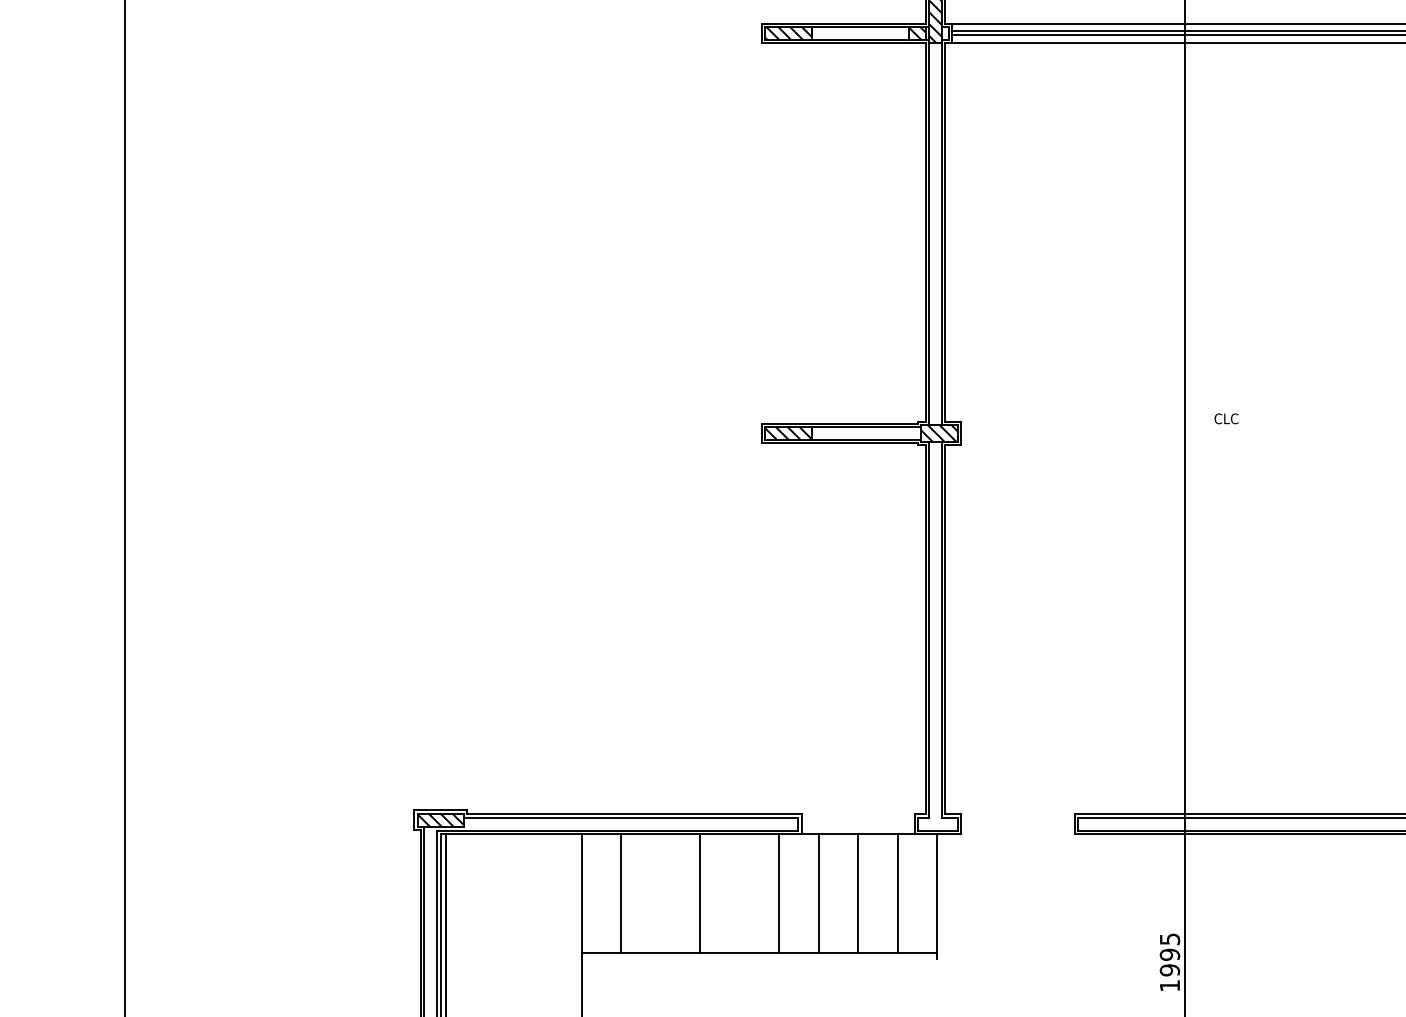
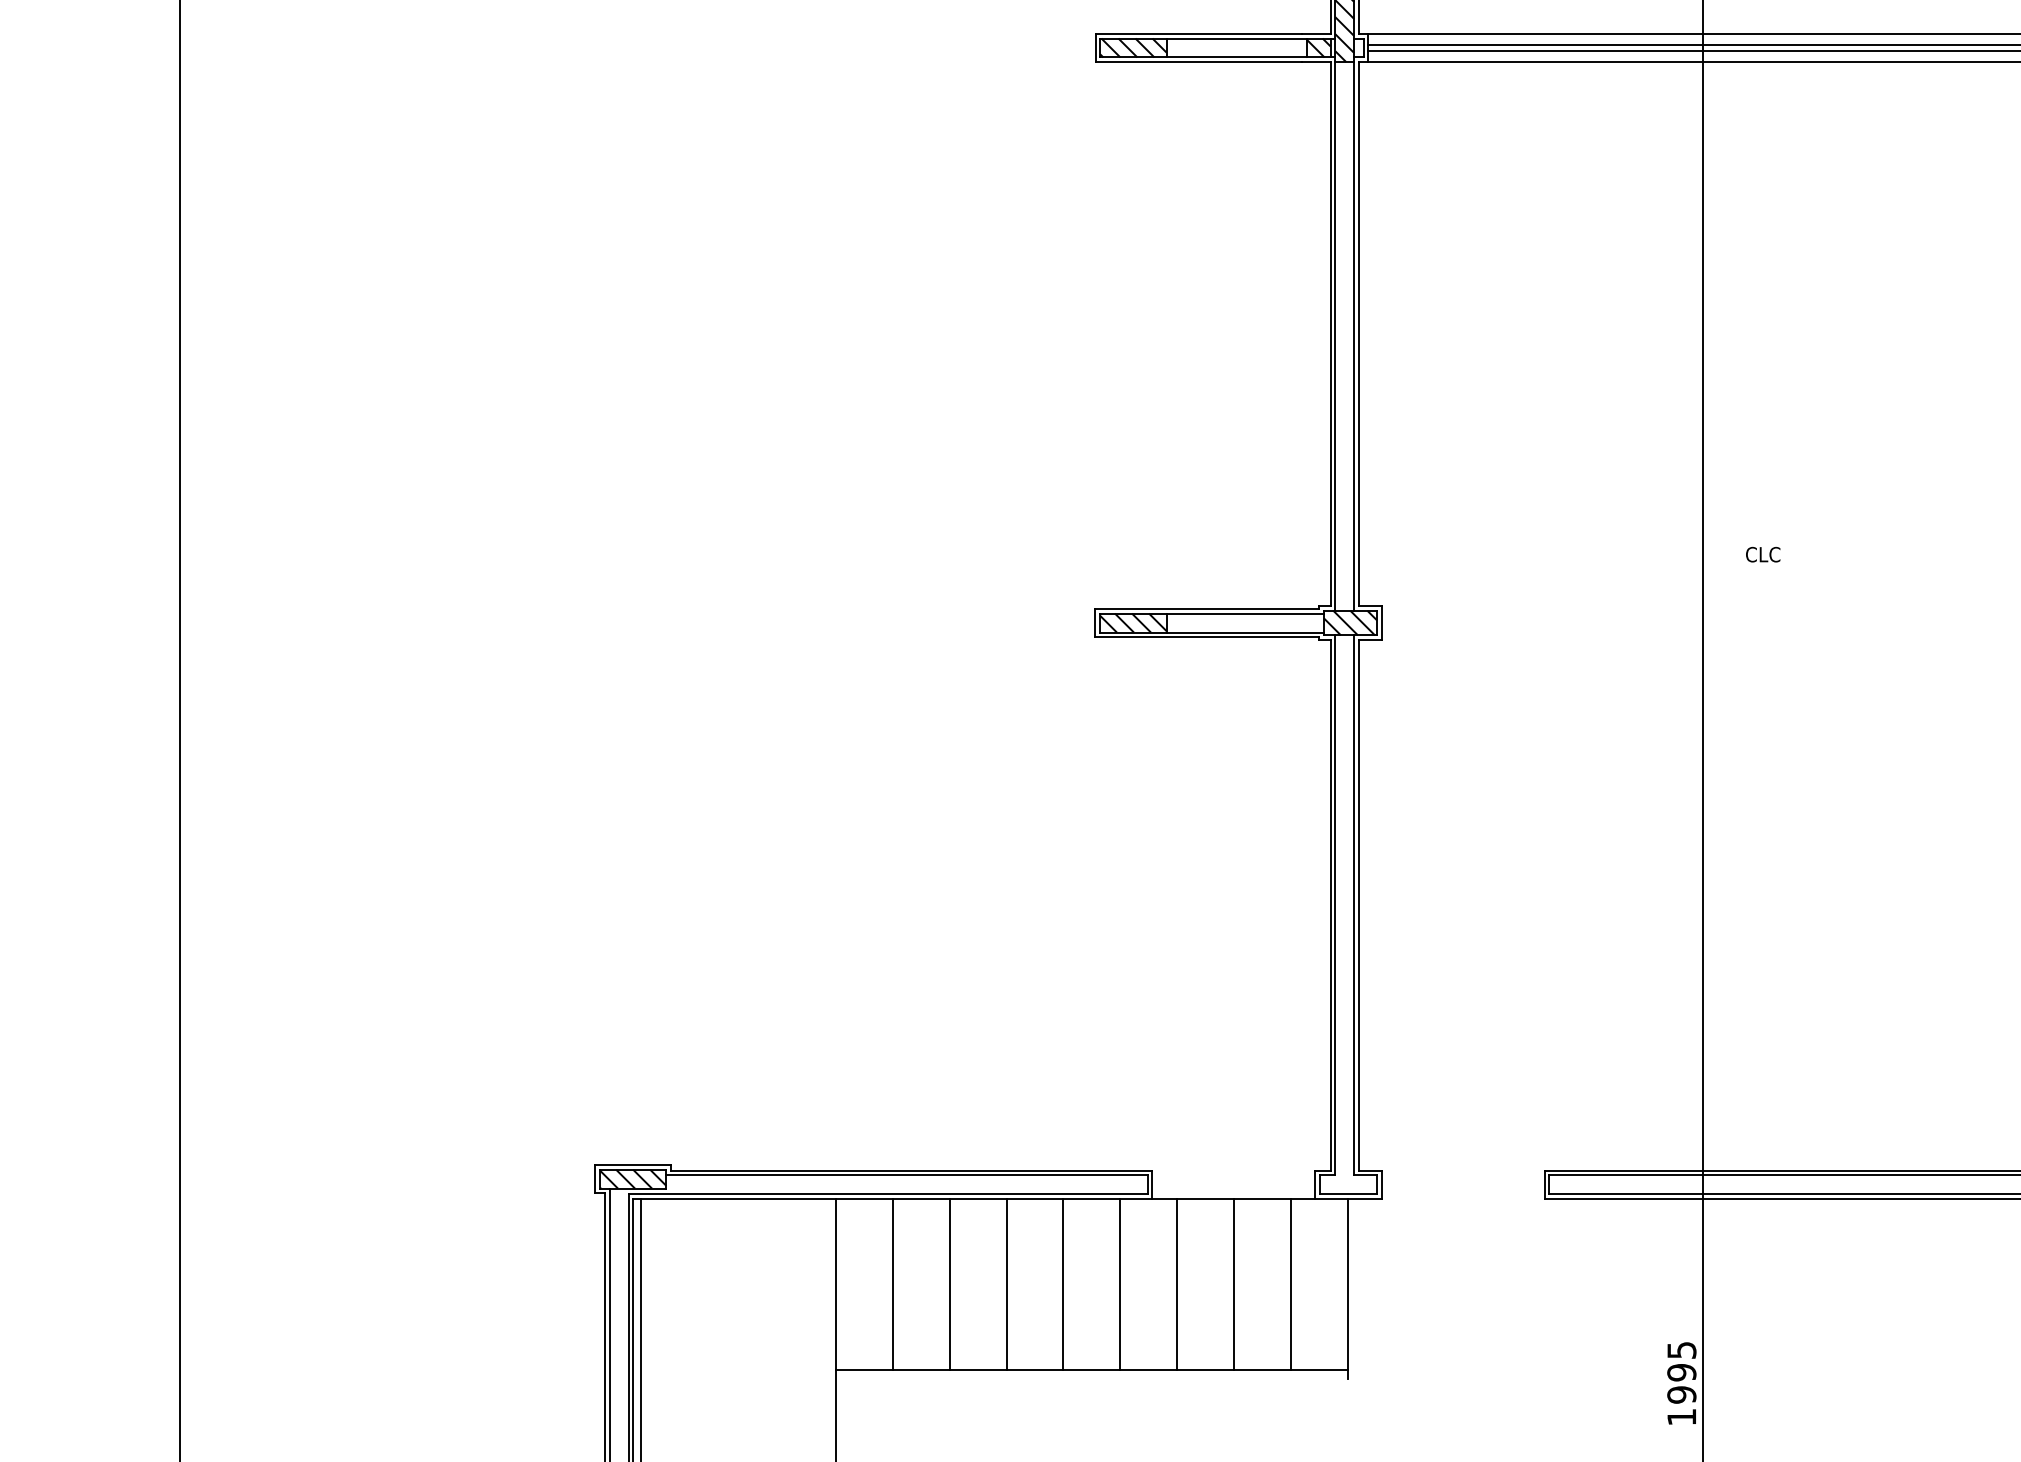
text: (1226, 418) -> (1763, 554), moved
line: (660, 893) -> (949, 1284), added
line: (739, 893) -> (1062, 1284), added

